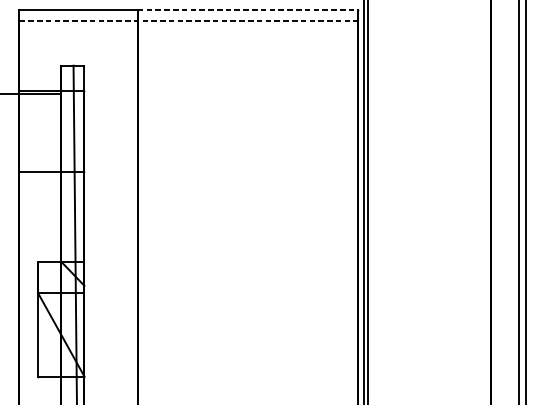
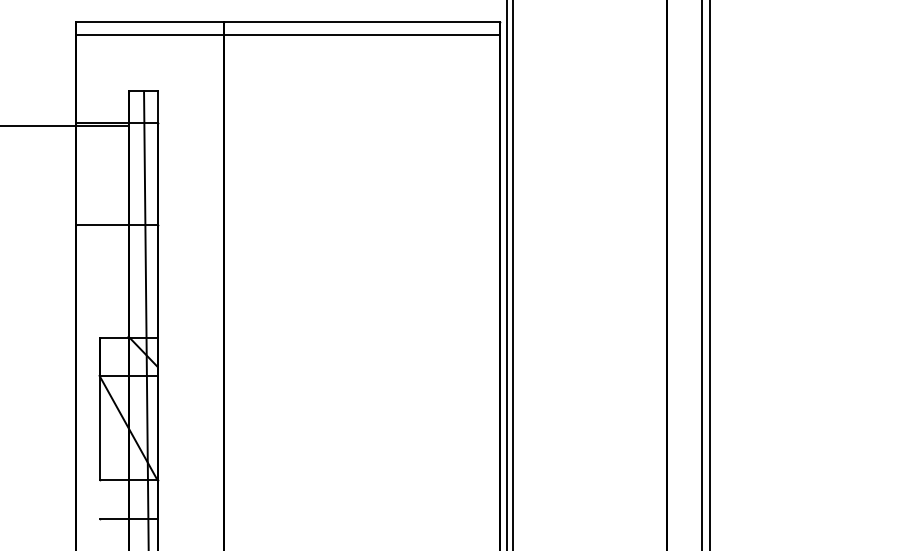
line: (248, 9) -> (362, 21), dashed -> solid
line: (188, 21) -> (288, 35), dashed -> solid

